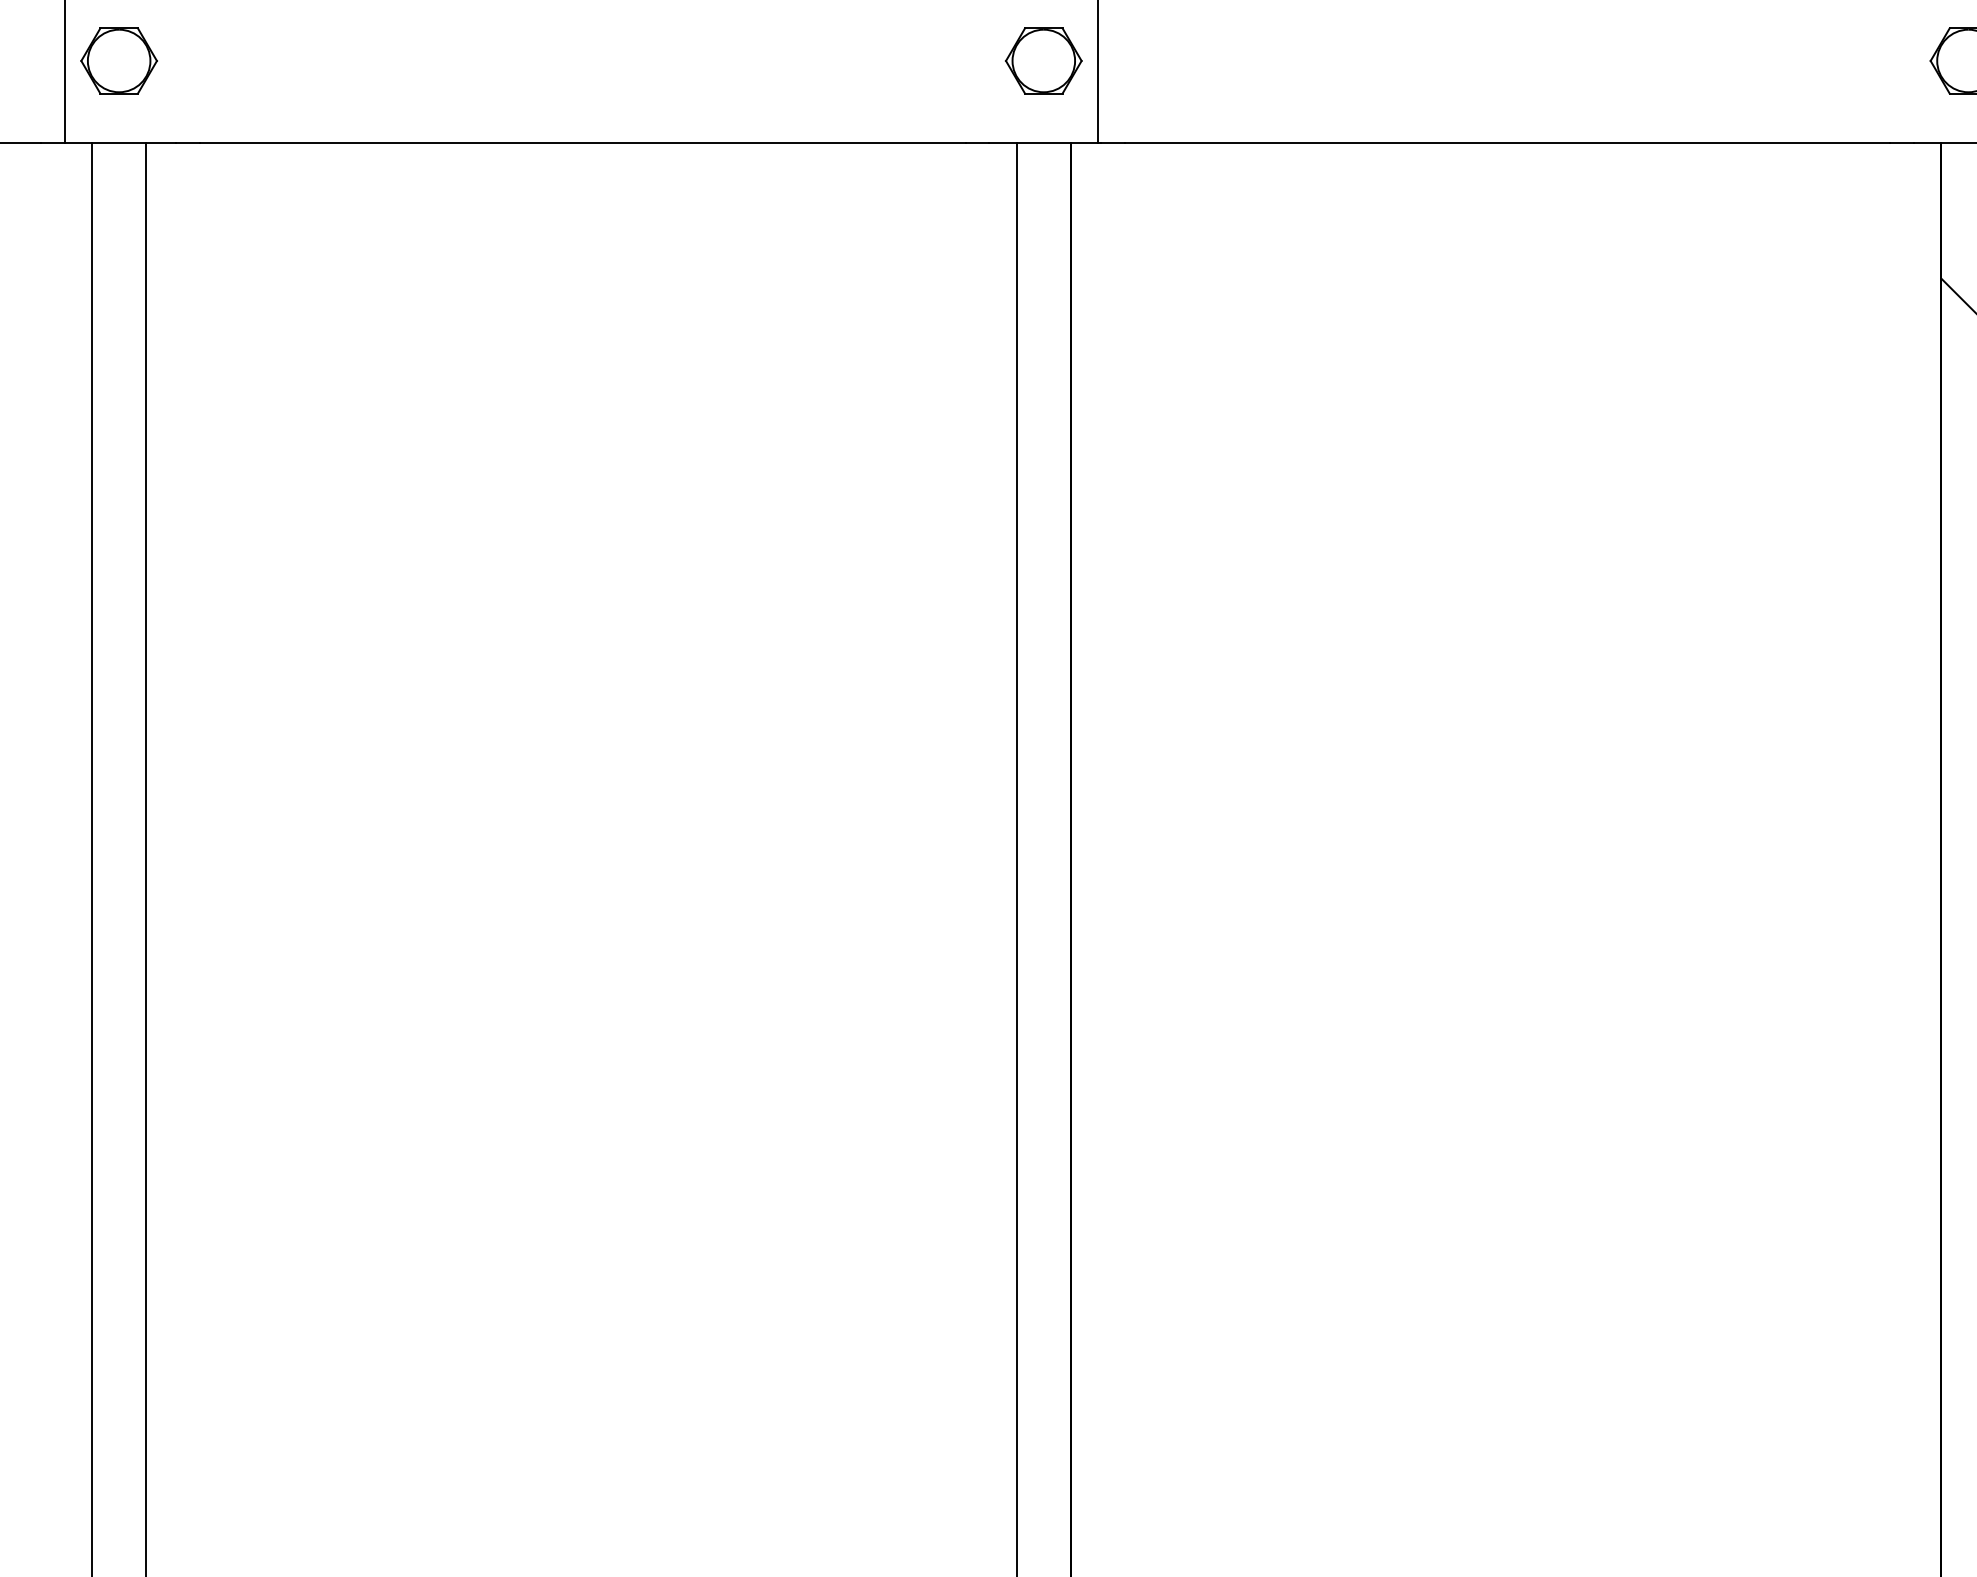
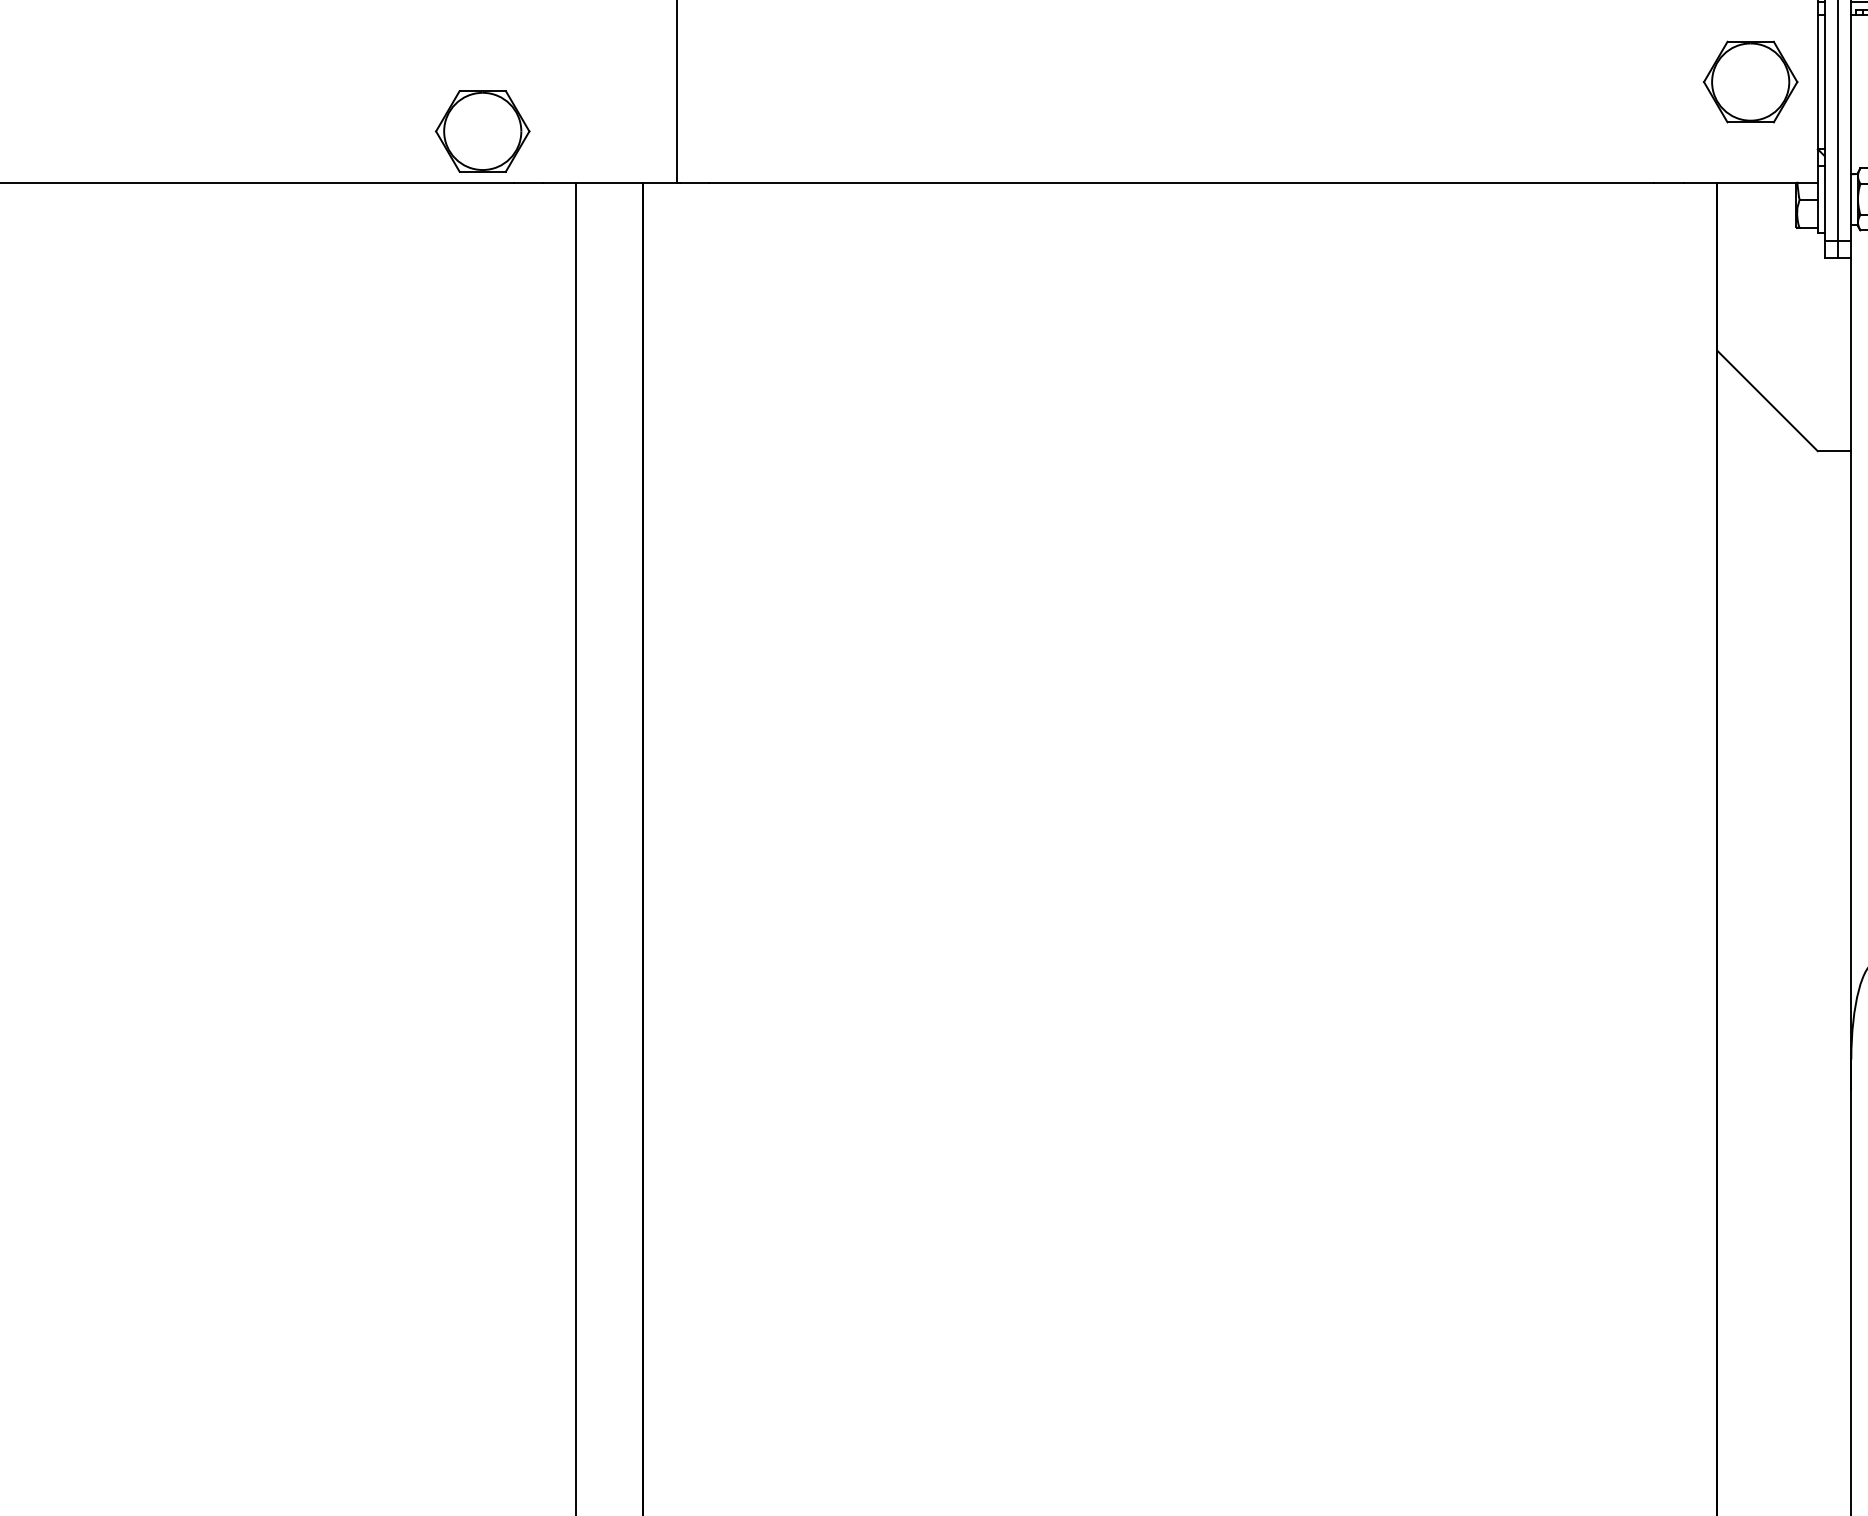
part: (1043, 60) -> (482, 130), moved

